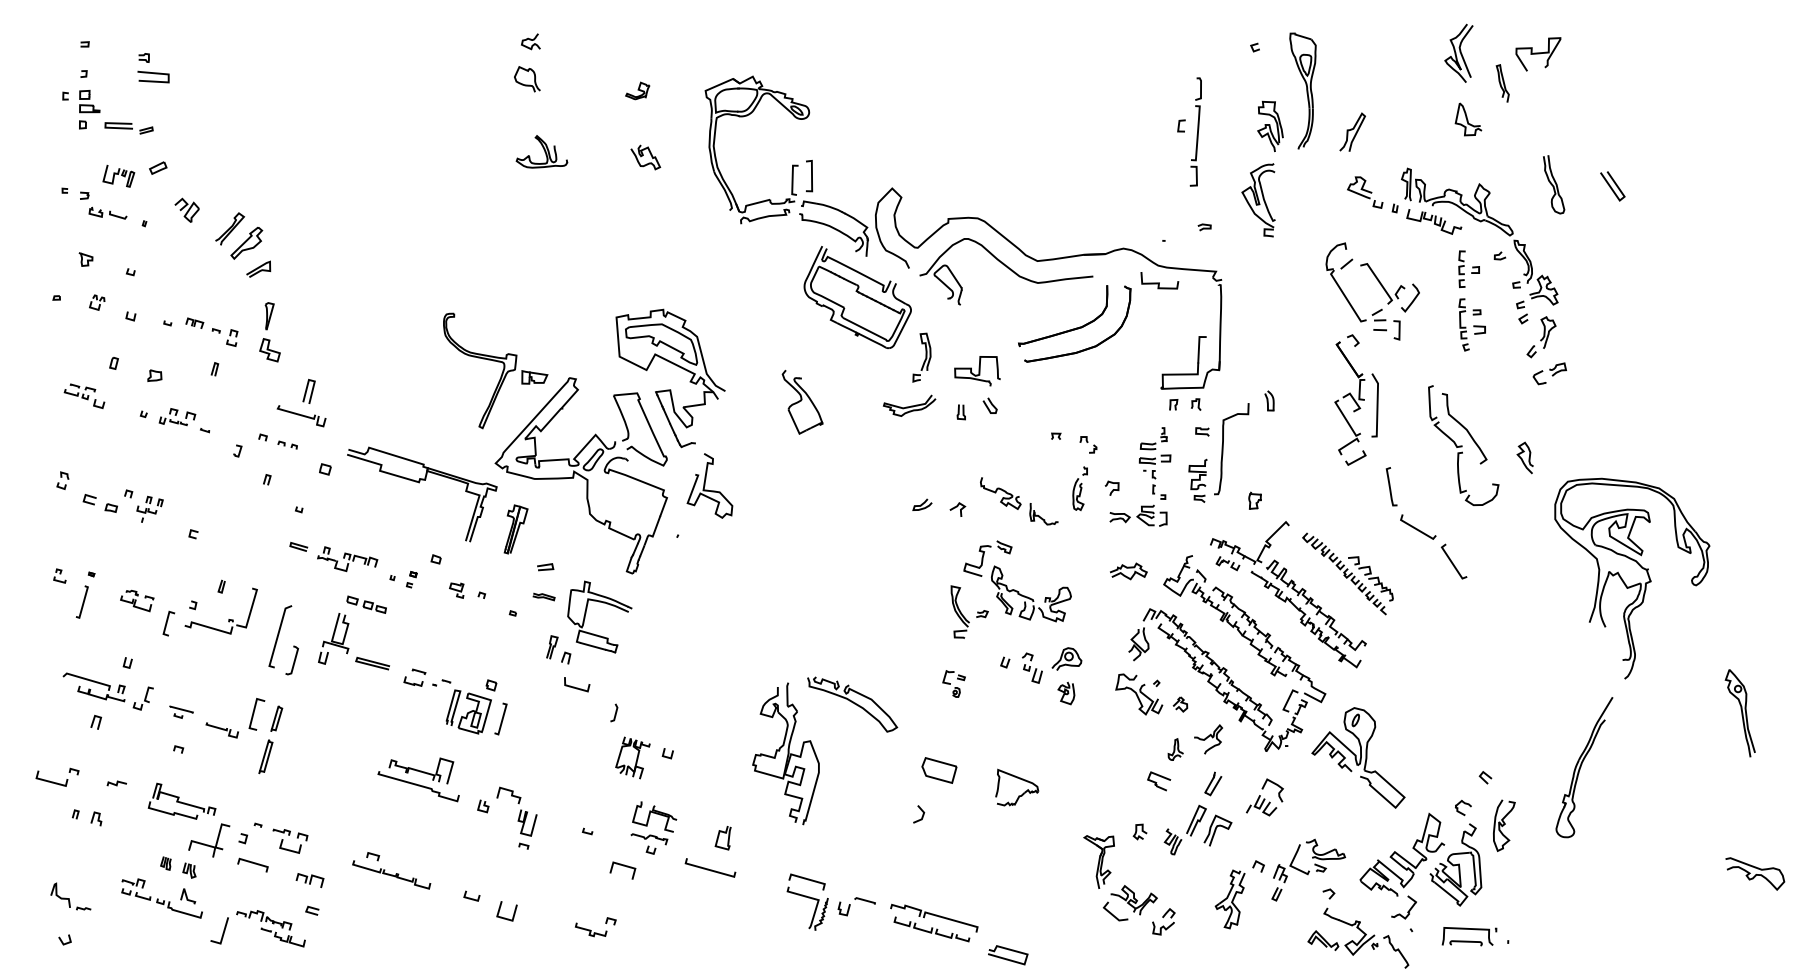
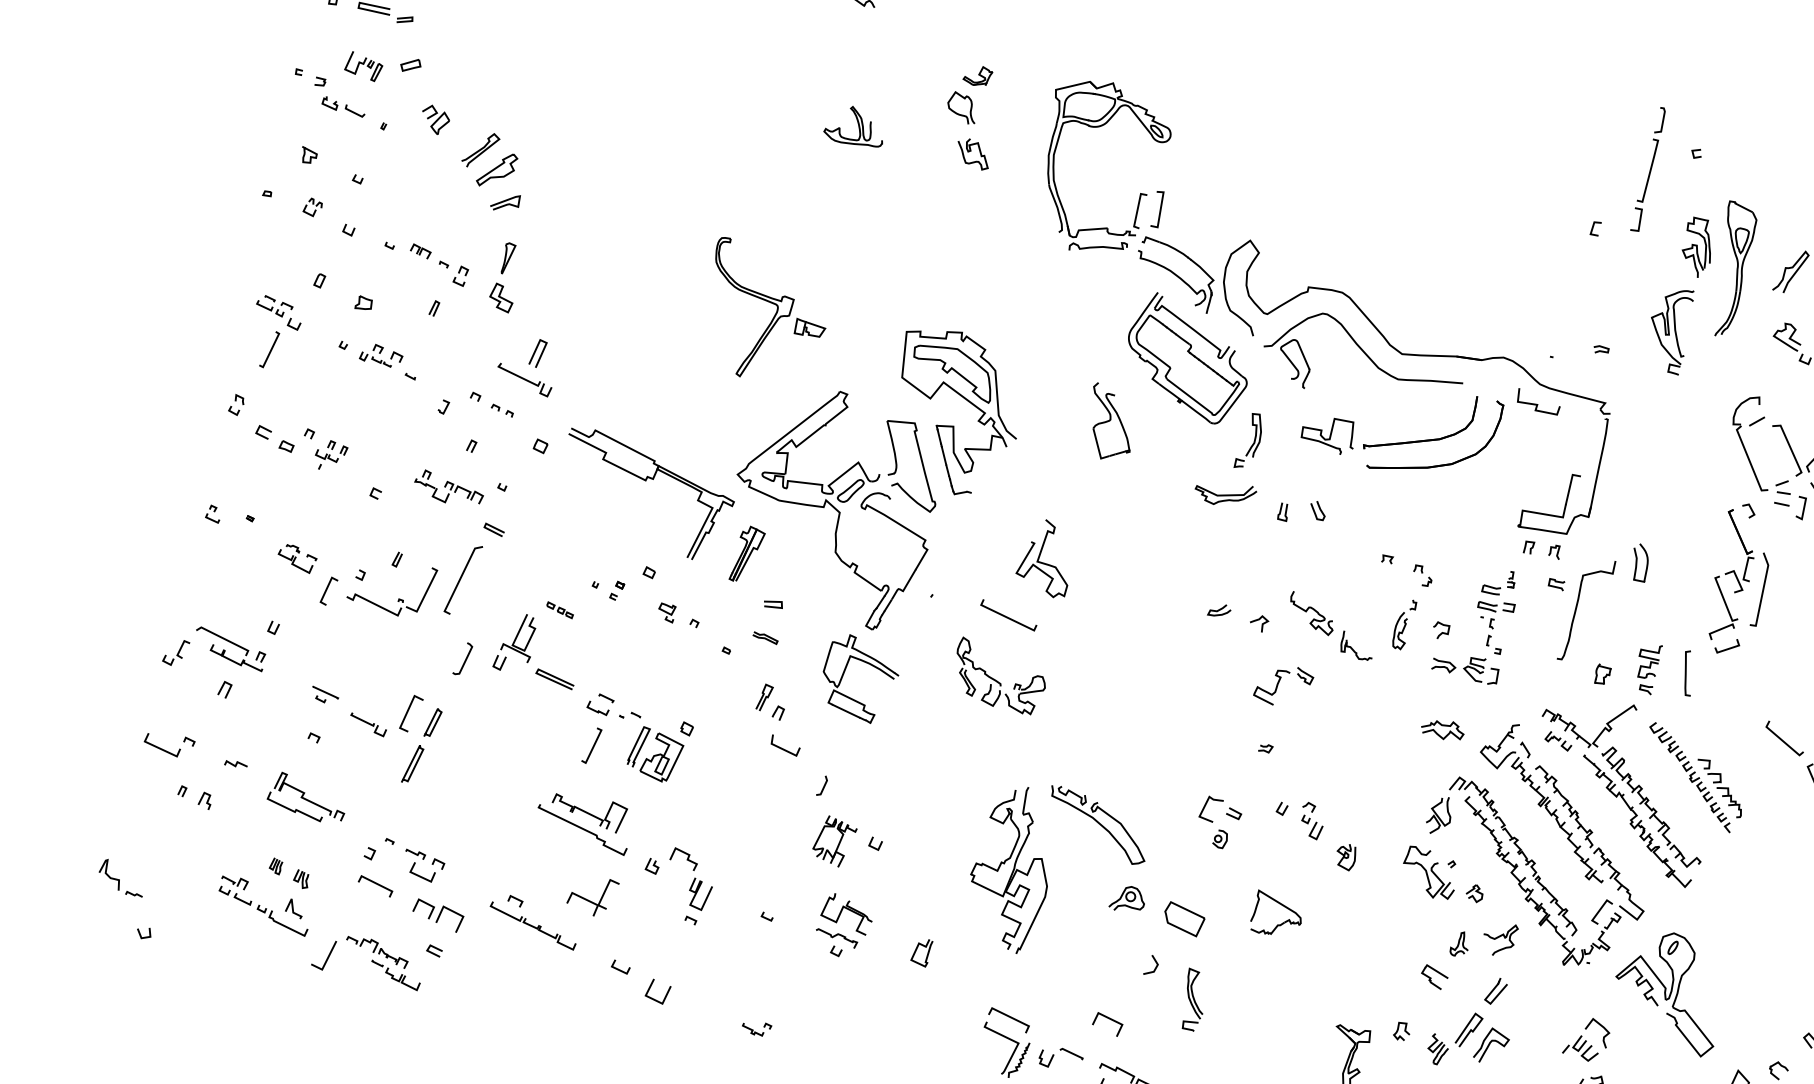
part: (527, 79) -> (962, 108), moved
part: (1302, 90) -> (1731, 269), moved
part: (1195, 131) -> (1647, 168), moved
curve: (978, 371) -> (1329, 435), moved
part: (501, 373) -> (772, 317), moved
part: (1269, 400) -> (1640, 562), size x1.6
part: (802, 401) -> (1111, 422), moved
part: (1197, 480) -> (1647, 668), moved
curve: (705, 485) -> (1040, 556), moved
curve: (1390, 486) -> (1686, 672), moved
part: (347, 559) -> (448, 489), moved
part: (1031, 593) -> (1000, 676), moved
line: (82, 602) -> (269, 350), moved
part: (366, 604) -> (559, 610), size x0.6
part: (959, 611) -> (1193, 999), moved
part: (586, 613) -> (845, 672), moved
line: (278, 636) -> (461, 579), moved
part: (1066, 658) -> (1127, 898), moved
part: (953, 683) -> (1218, 822), size x1.6
part: (142, 698) -> (175, 652), moved
line: (501, 718) -> (592, 745), moved
part: (1023, 792) -> (1283, 921), moved
part: (1264, 797) -> (1586, 1039), moved
part: (209, 840) -> (592, 895), moved
line: (623, 866) -> (1109, 1019), moved
line: (710, 869) -> (1008, 617), moved
part: (309, 880) -> (437, 915), size x1.6
part: (70, 896) -> (121, 877), moved
part: (595, 927) -> (756, 1028), size x0.6

